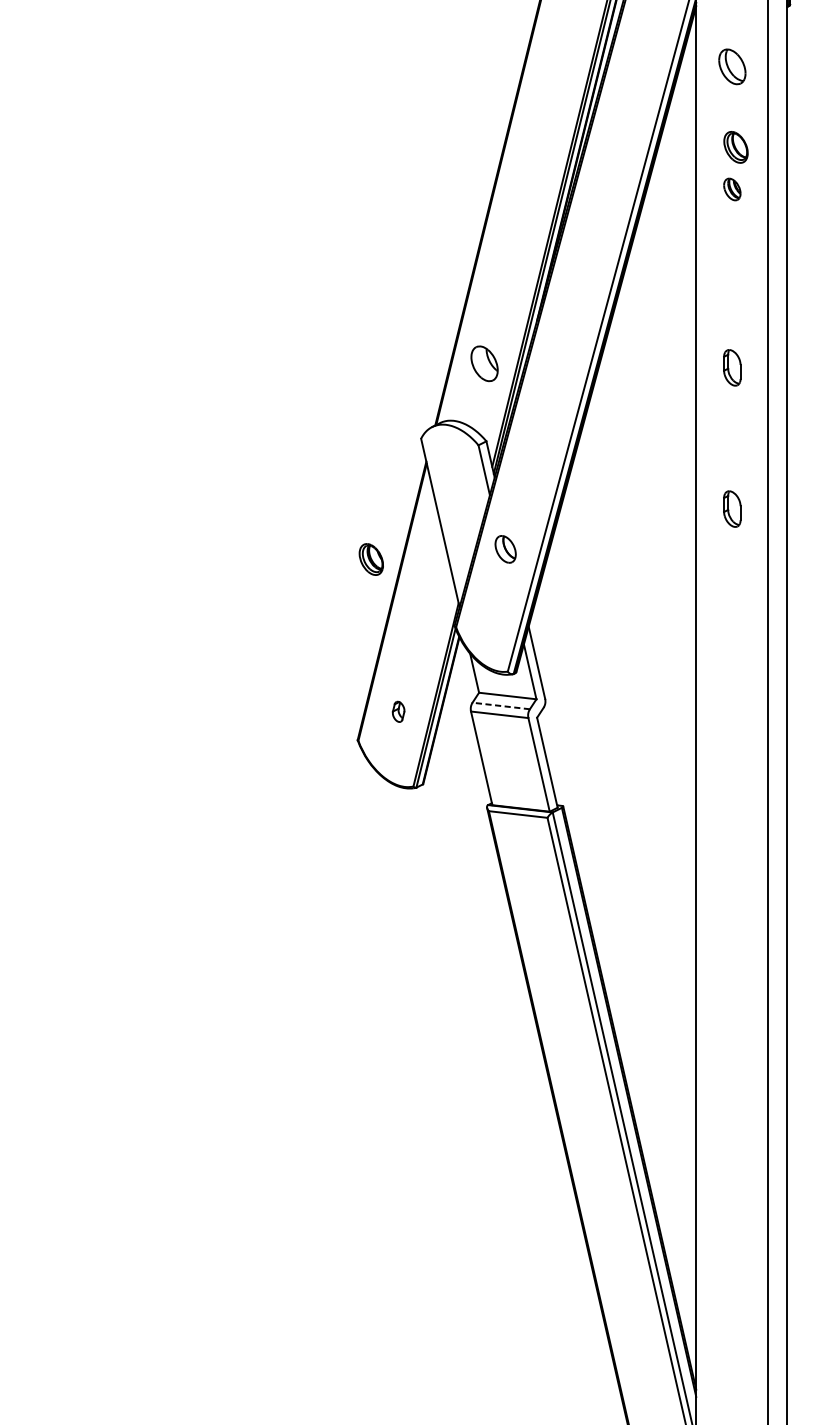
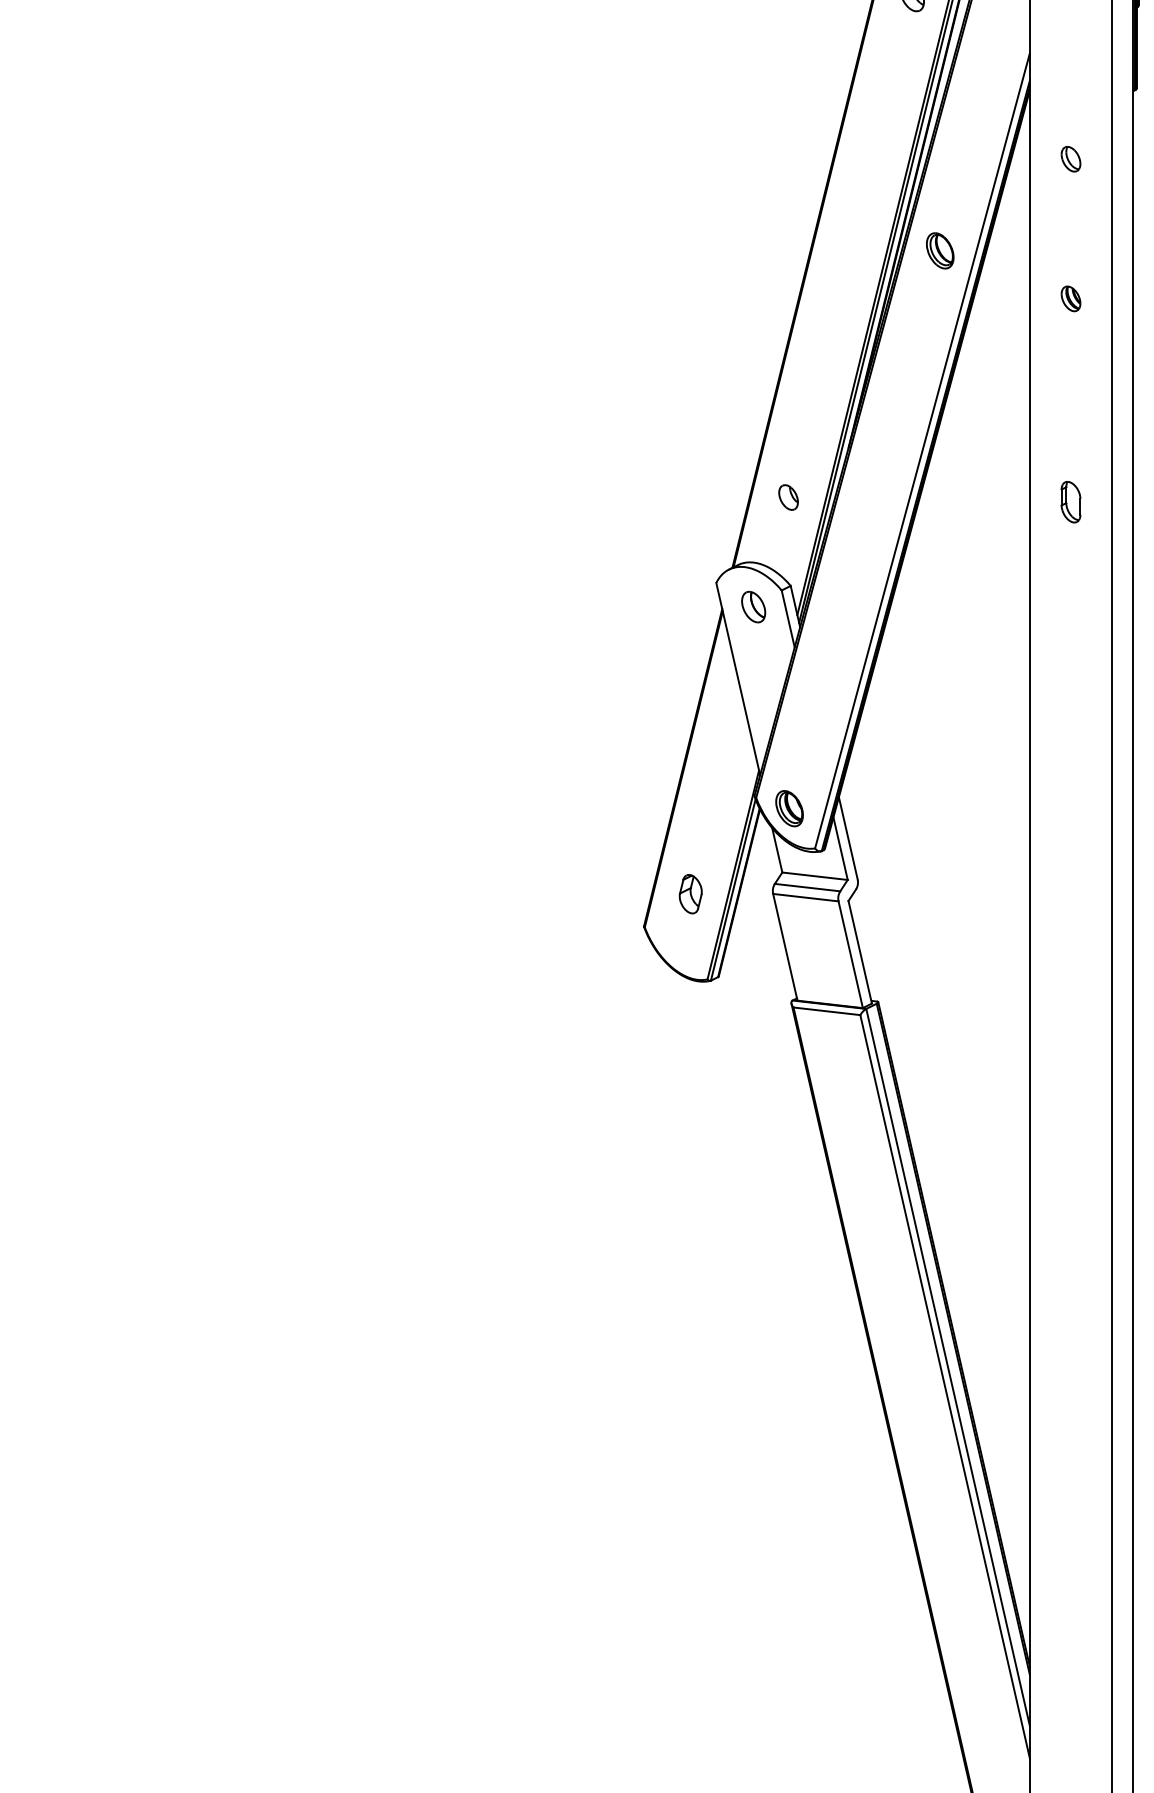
part: (731, 67) -> (1070, 159), size x0.62
part: (736, 147) -> (940, 250), moved
part: (484, 363) -> (788, 497), size x0.62
part: (731, 509) -> (1070, 663), removed
part: (505, 548) -> (753, 606), moved
part: (371, 559) -> (789, 808), moved
line: (501, 705) -> (807, 887), dashed -> solid
part: (398, 712) -> (690, 894), size x1.67

